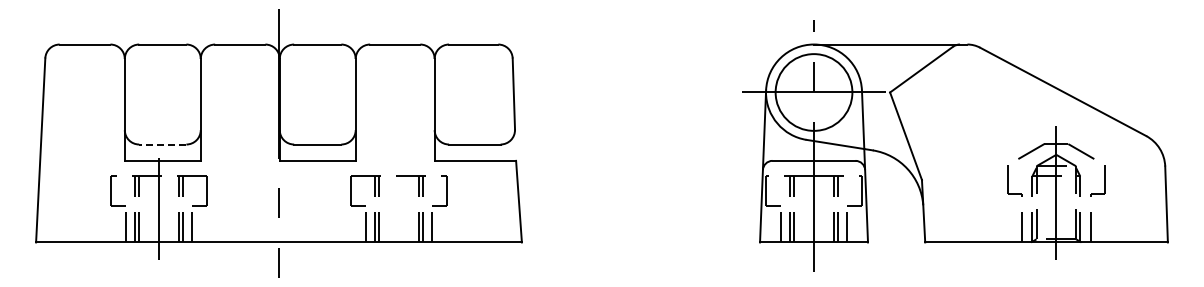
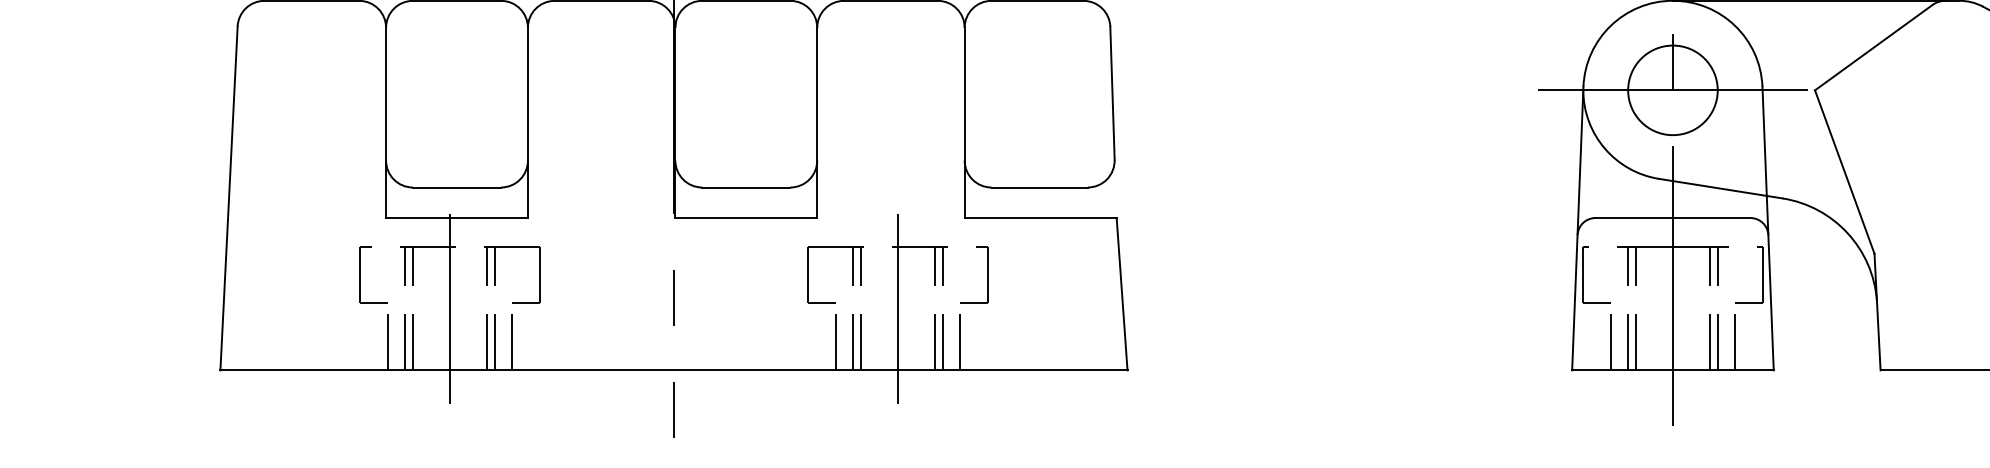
circle: (814, 92) -> (1673, 90), size x0.62
line: (162, 144) -> (456, 187), dashed -> solid
line: (398, 209) -> (897, 308), added

